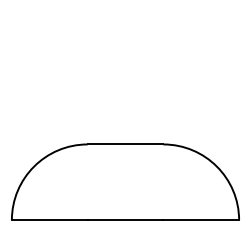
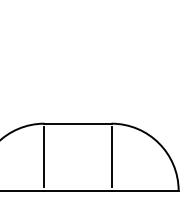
line: (87, 181) -> (44, 156), added
line: (163, 181) -> (111, 156), added

